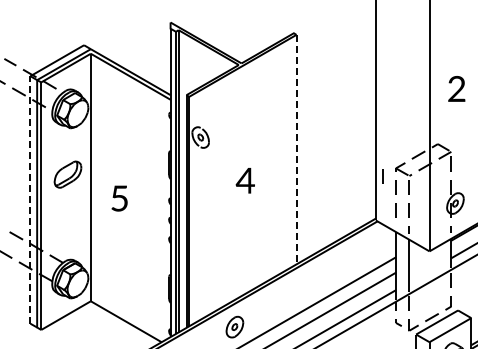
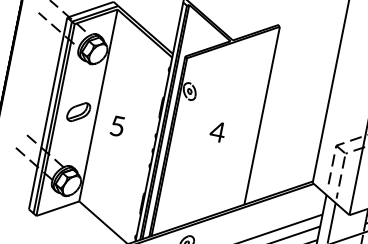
line: (296, 149) -> (262, 115), dashed -> solid
part: (67, 174) -> (78, 111), moved
line: (382, 176) -> (324, 149), removed
line: (30, 199) -> (48, 113), dashed -> solid

